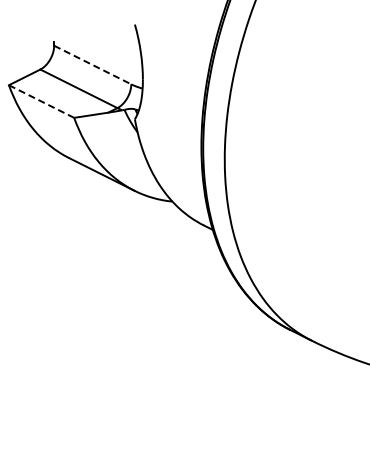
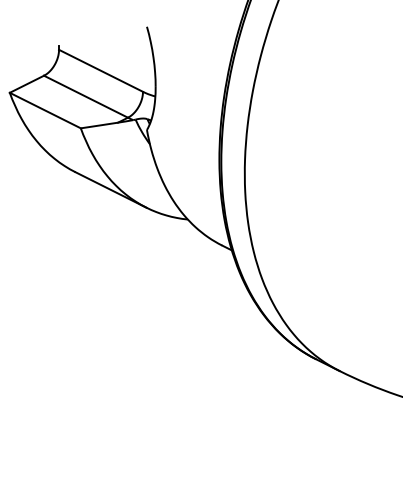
line: (93, 65) -> (101, 71), dashed -> solid
line: (42, 101) -> (46, 110), dashed -> solid

